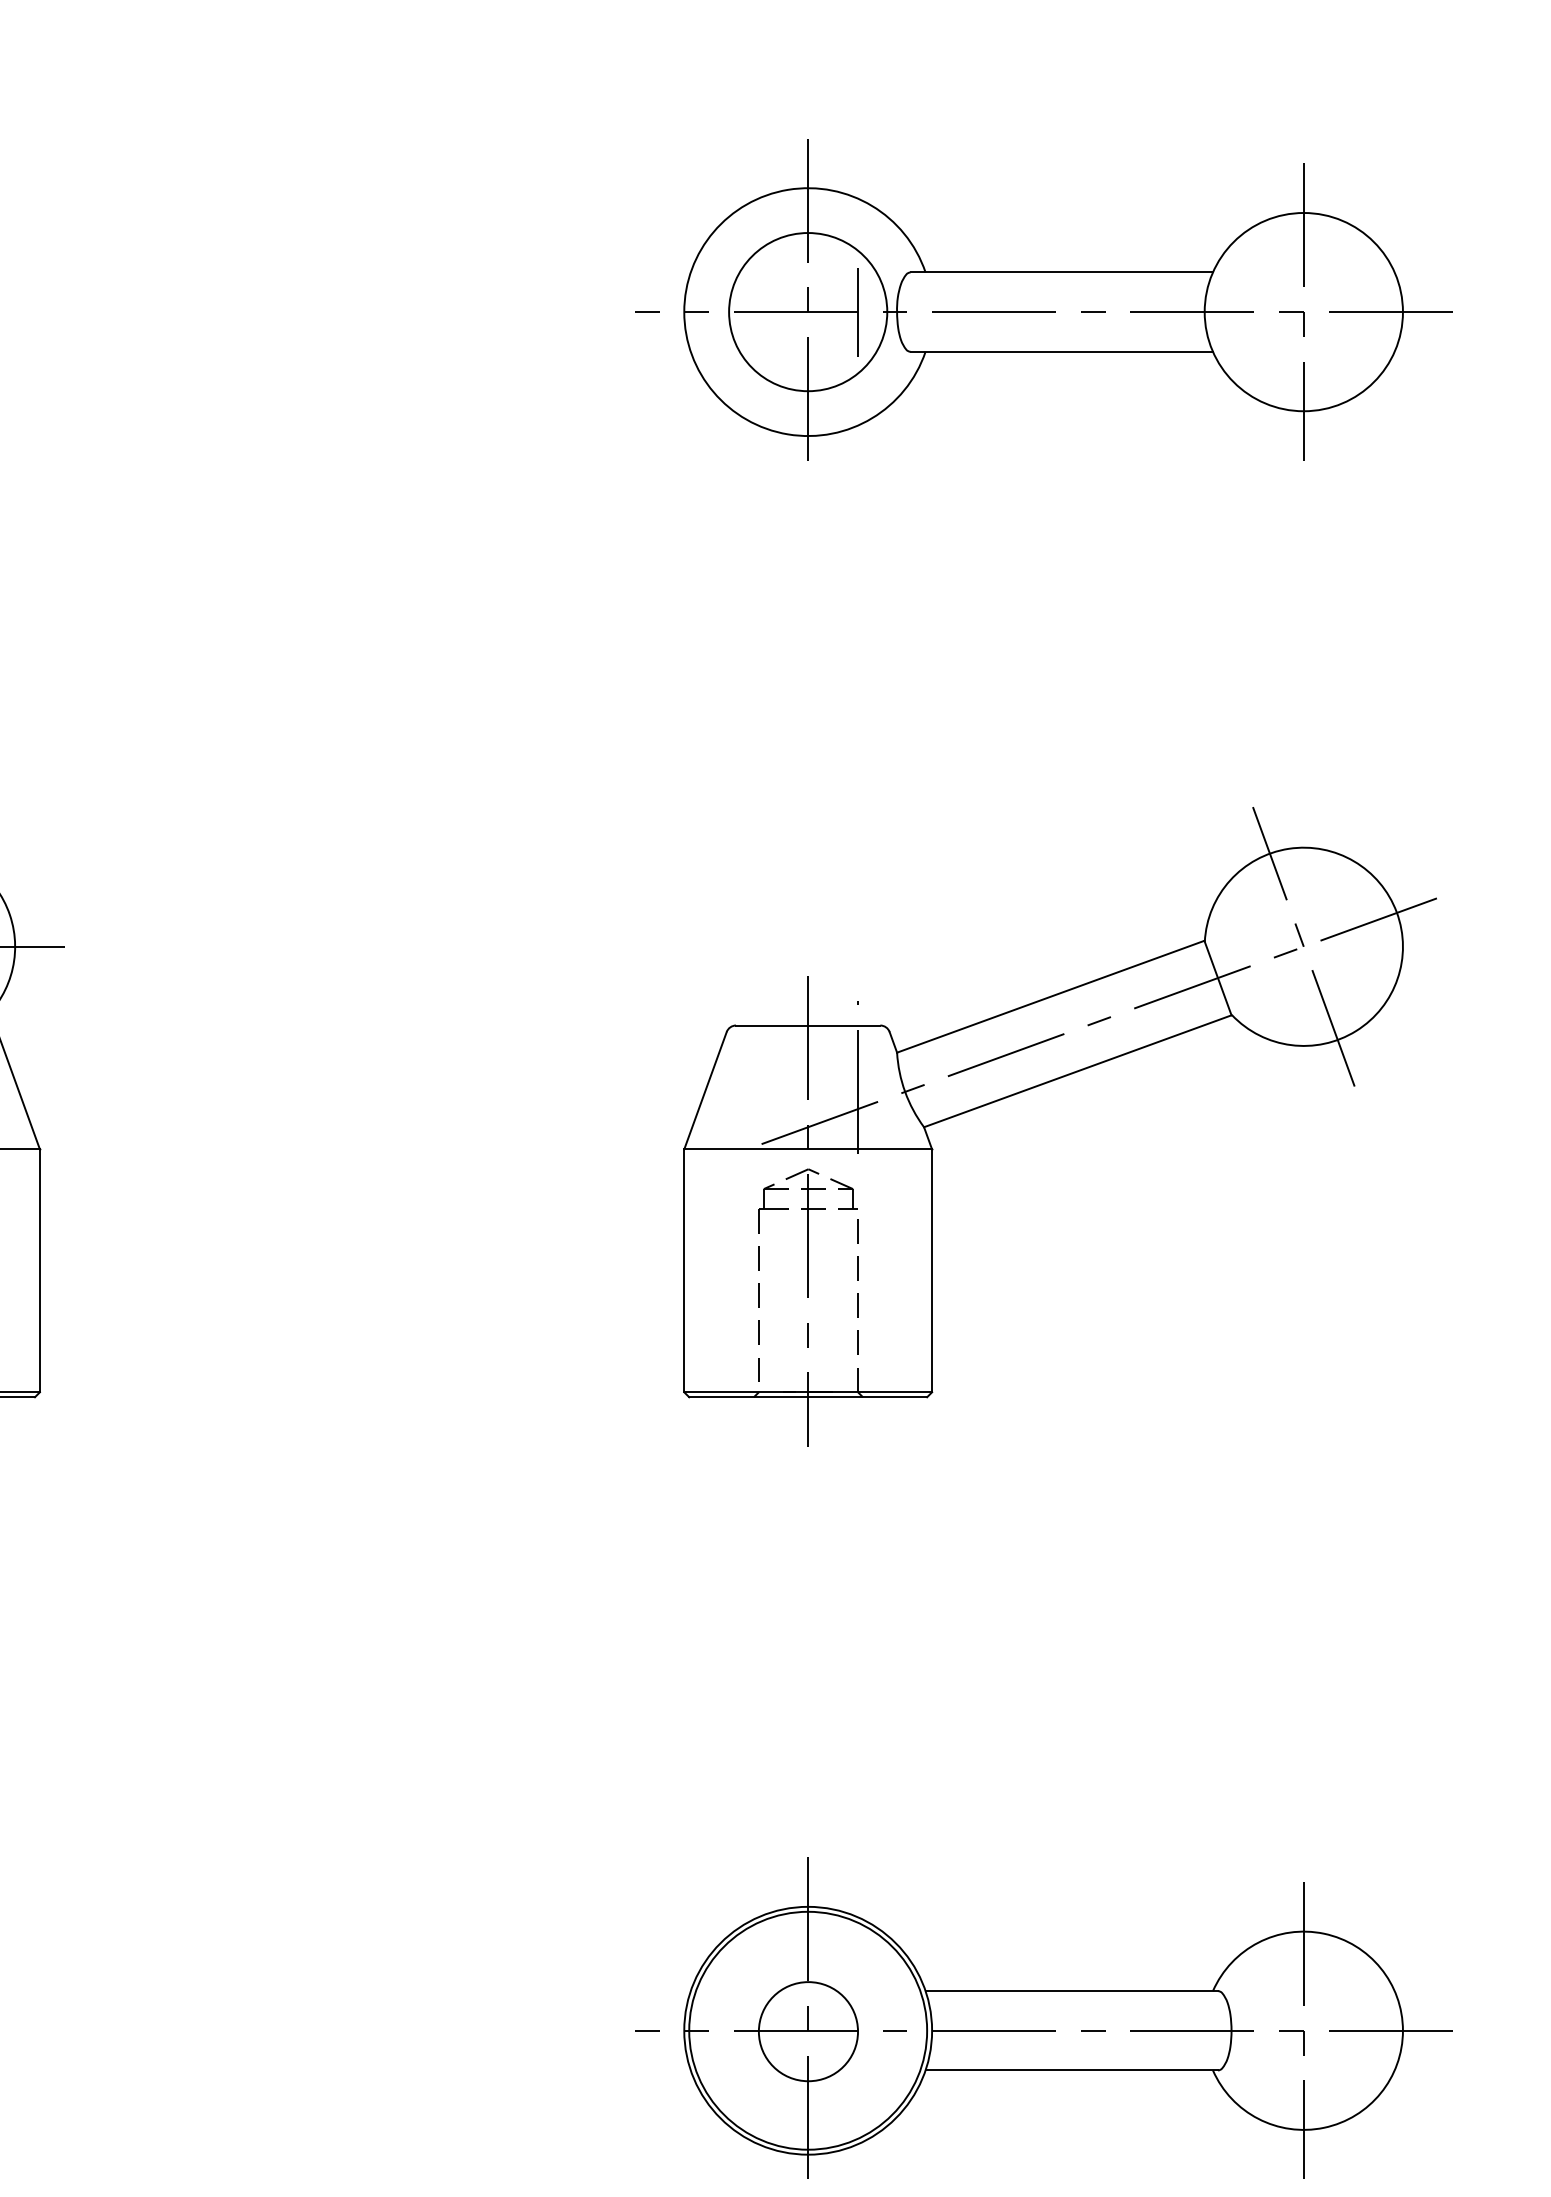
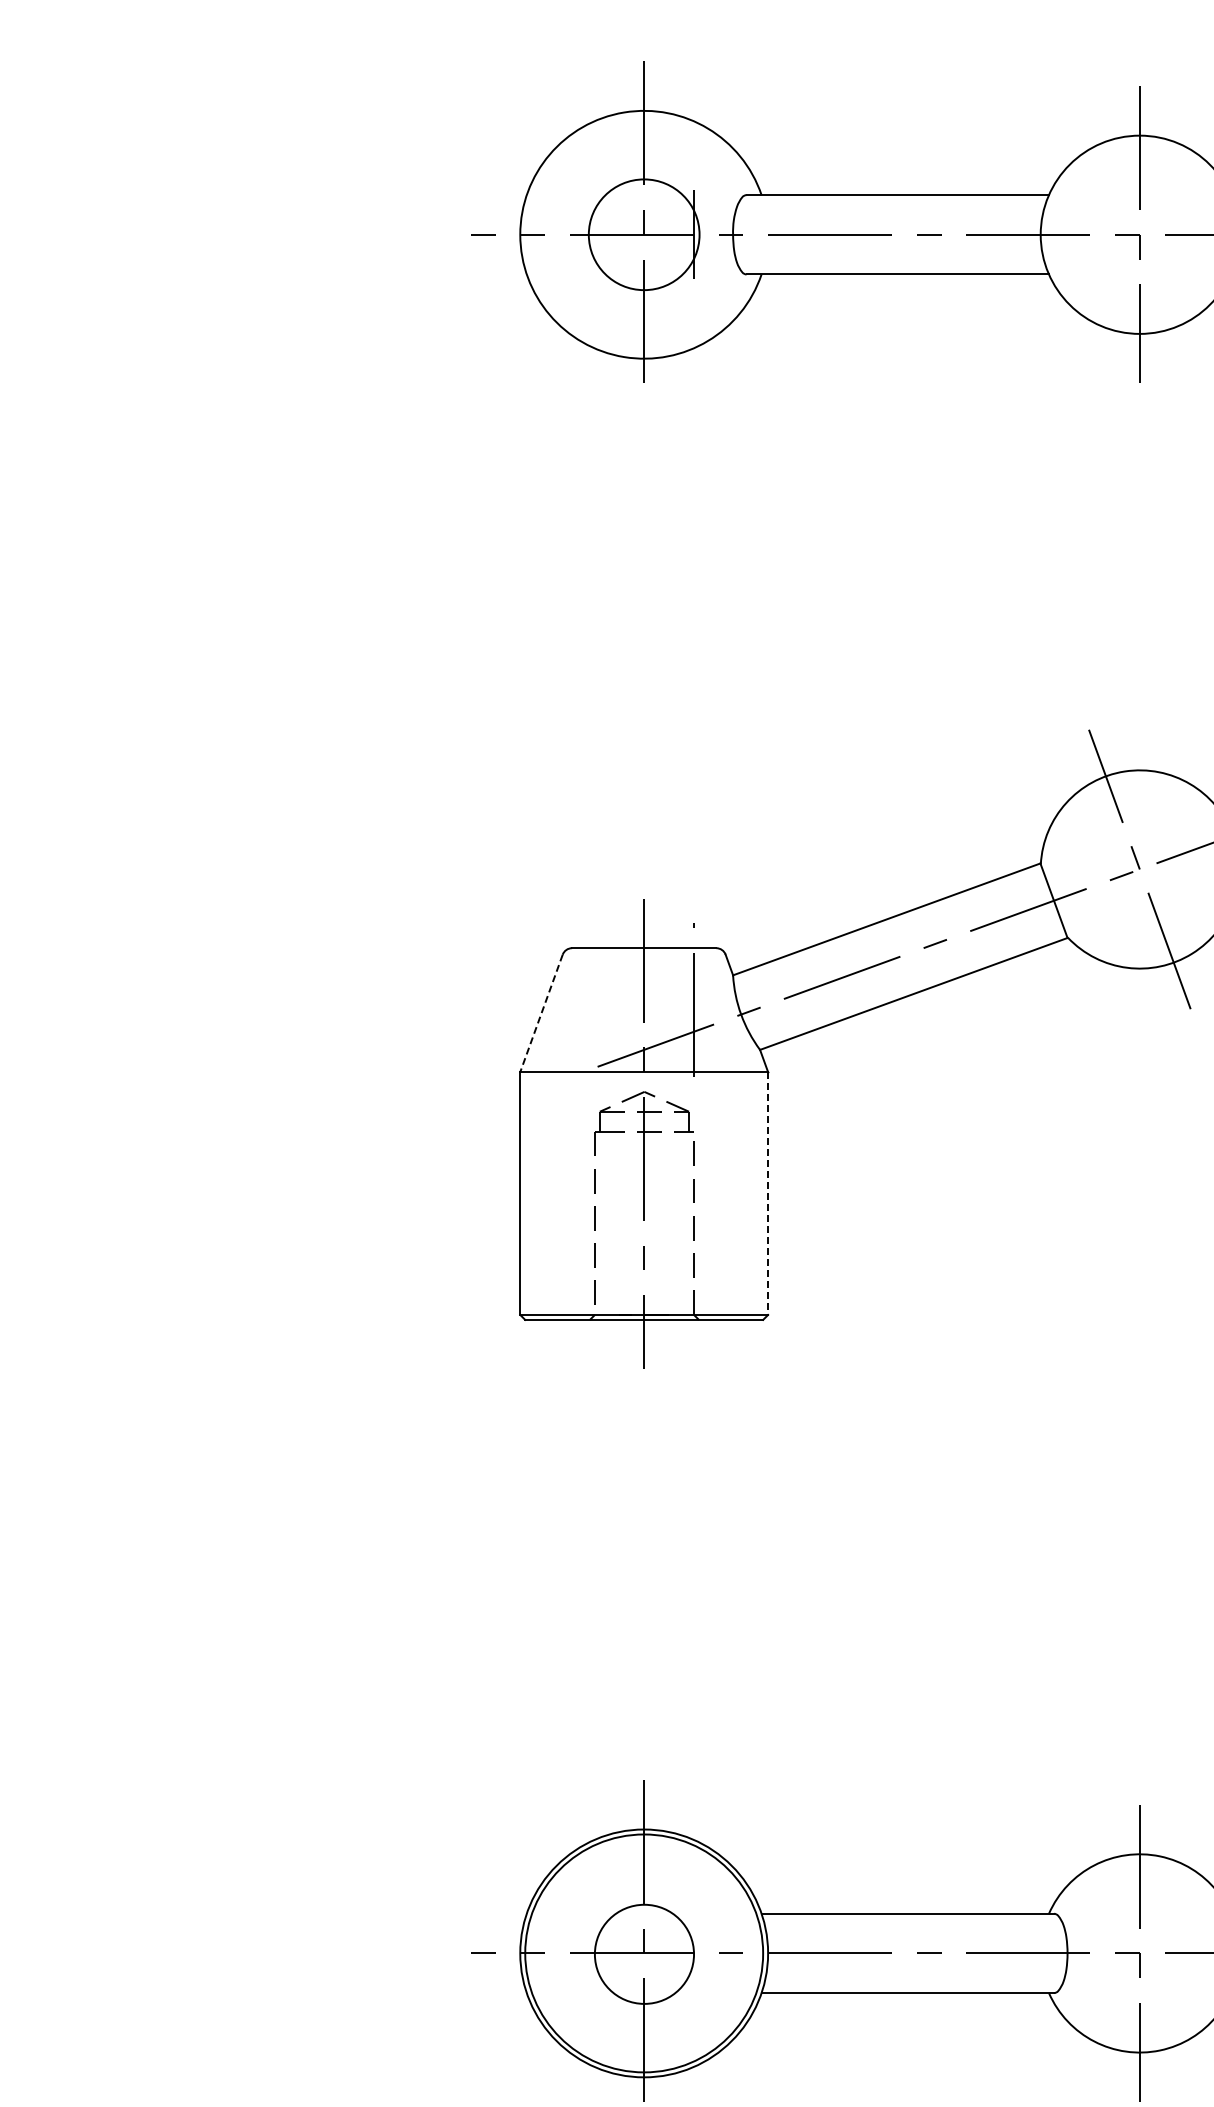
circle: (808, 312) -> (644, 235), size x0.7
line: (705, 1091) -> (541, 1014), solid -> dashed
line: (932, 1271) -> (768, 1194), solid -> dashed

